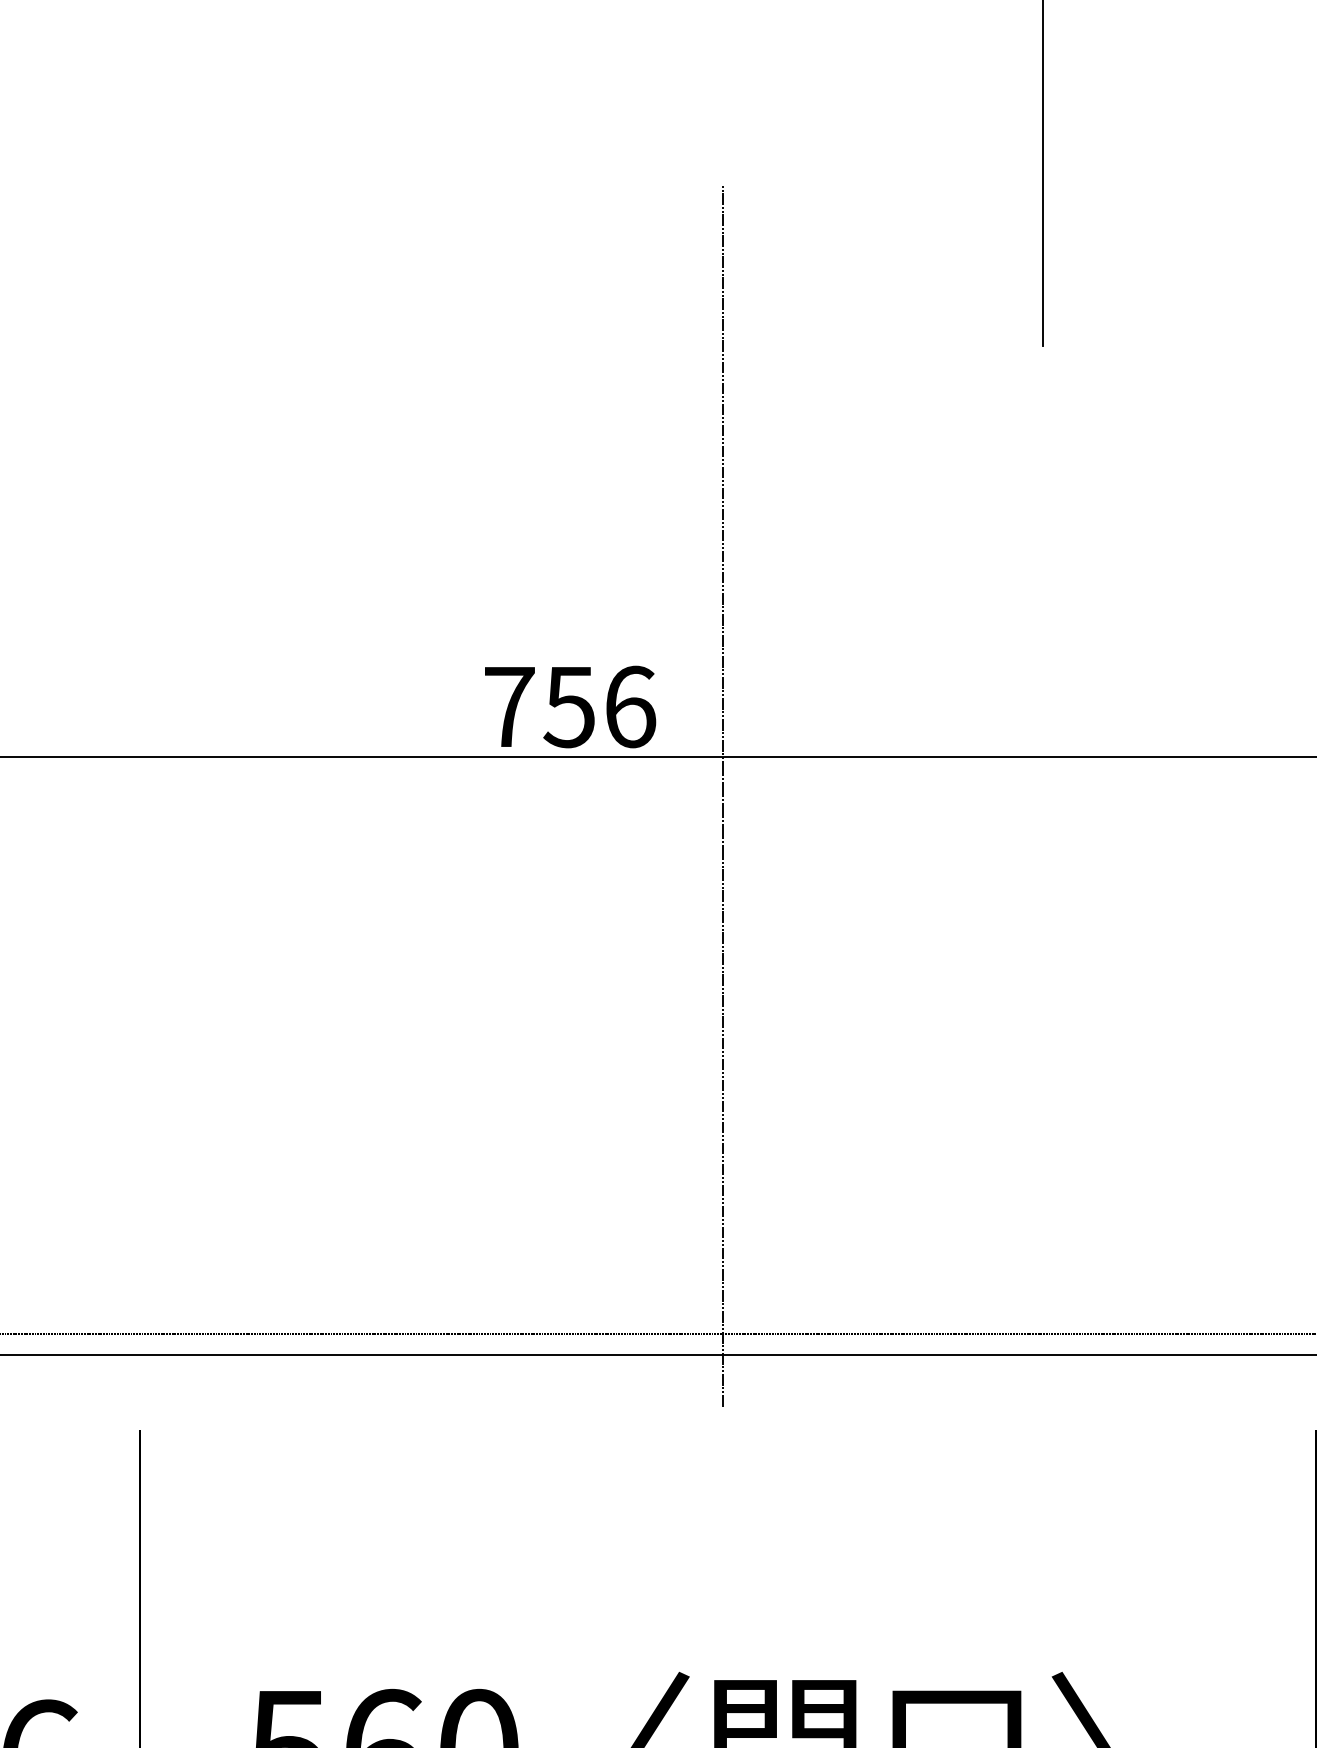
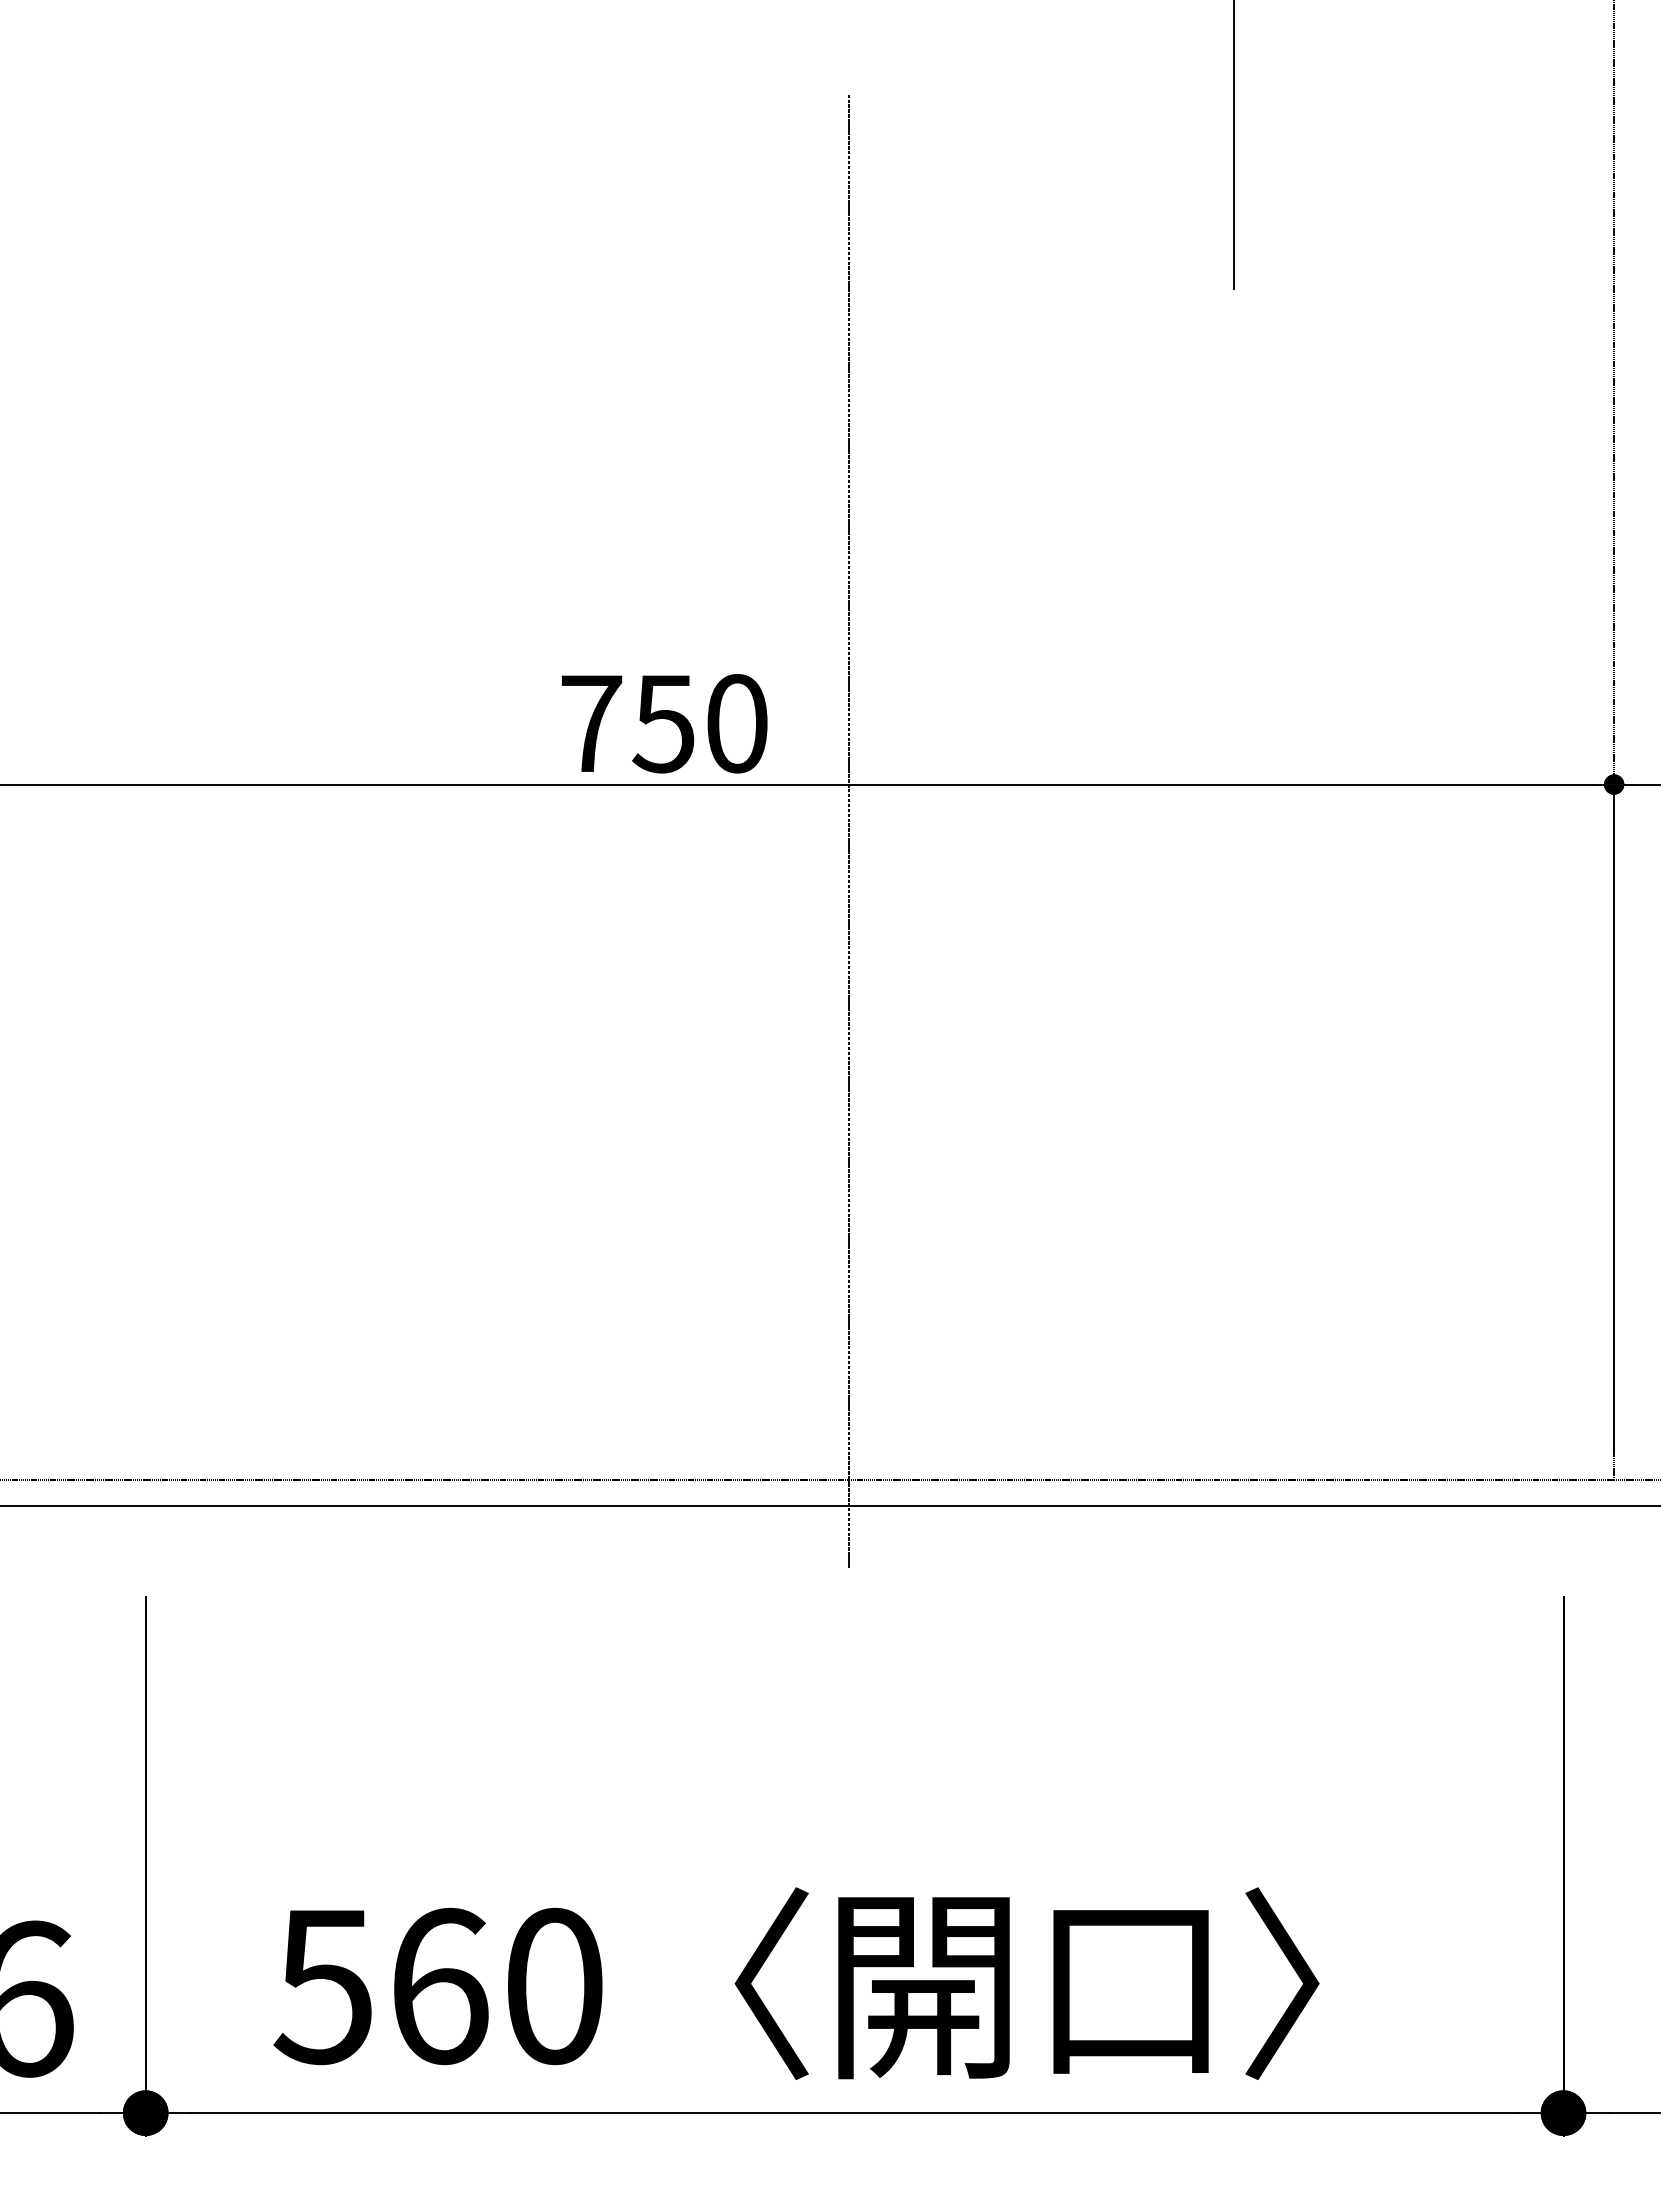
text: (630, 706) -> (737, 723), 756 -> 750

